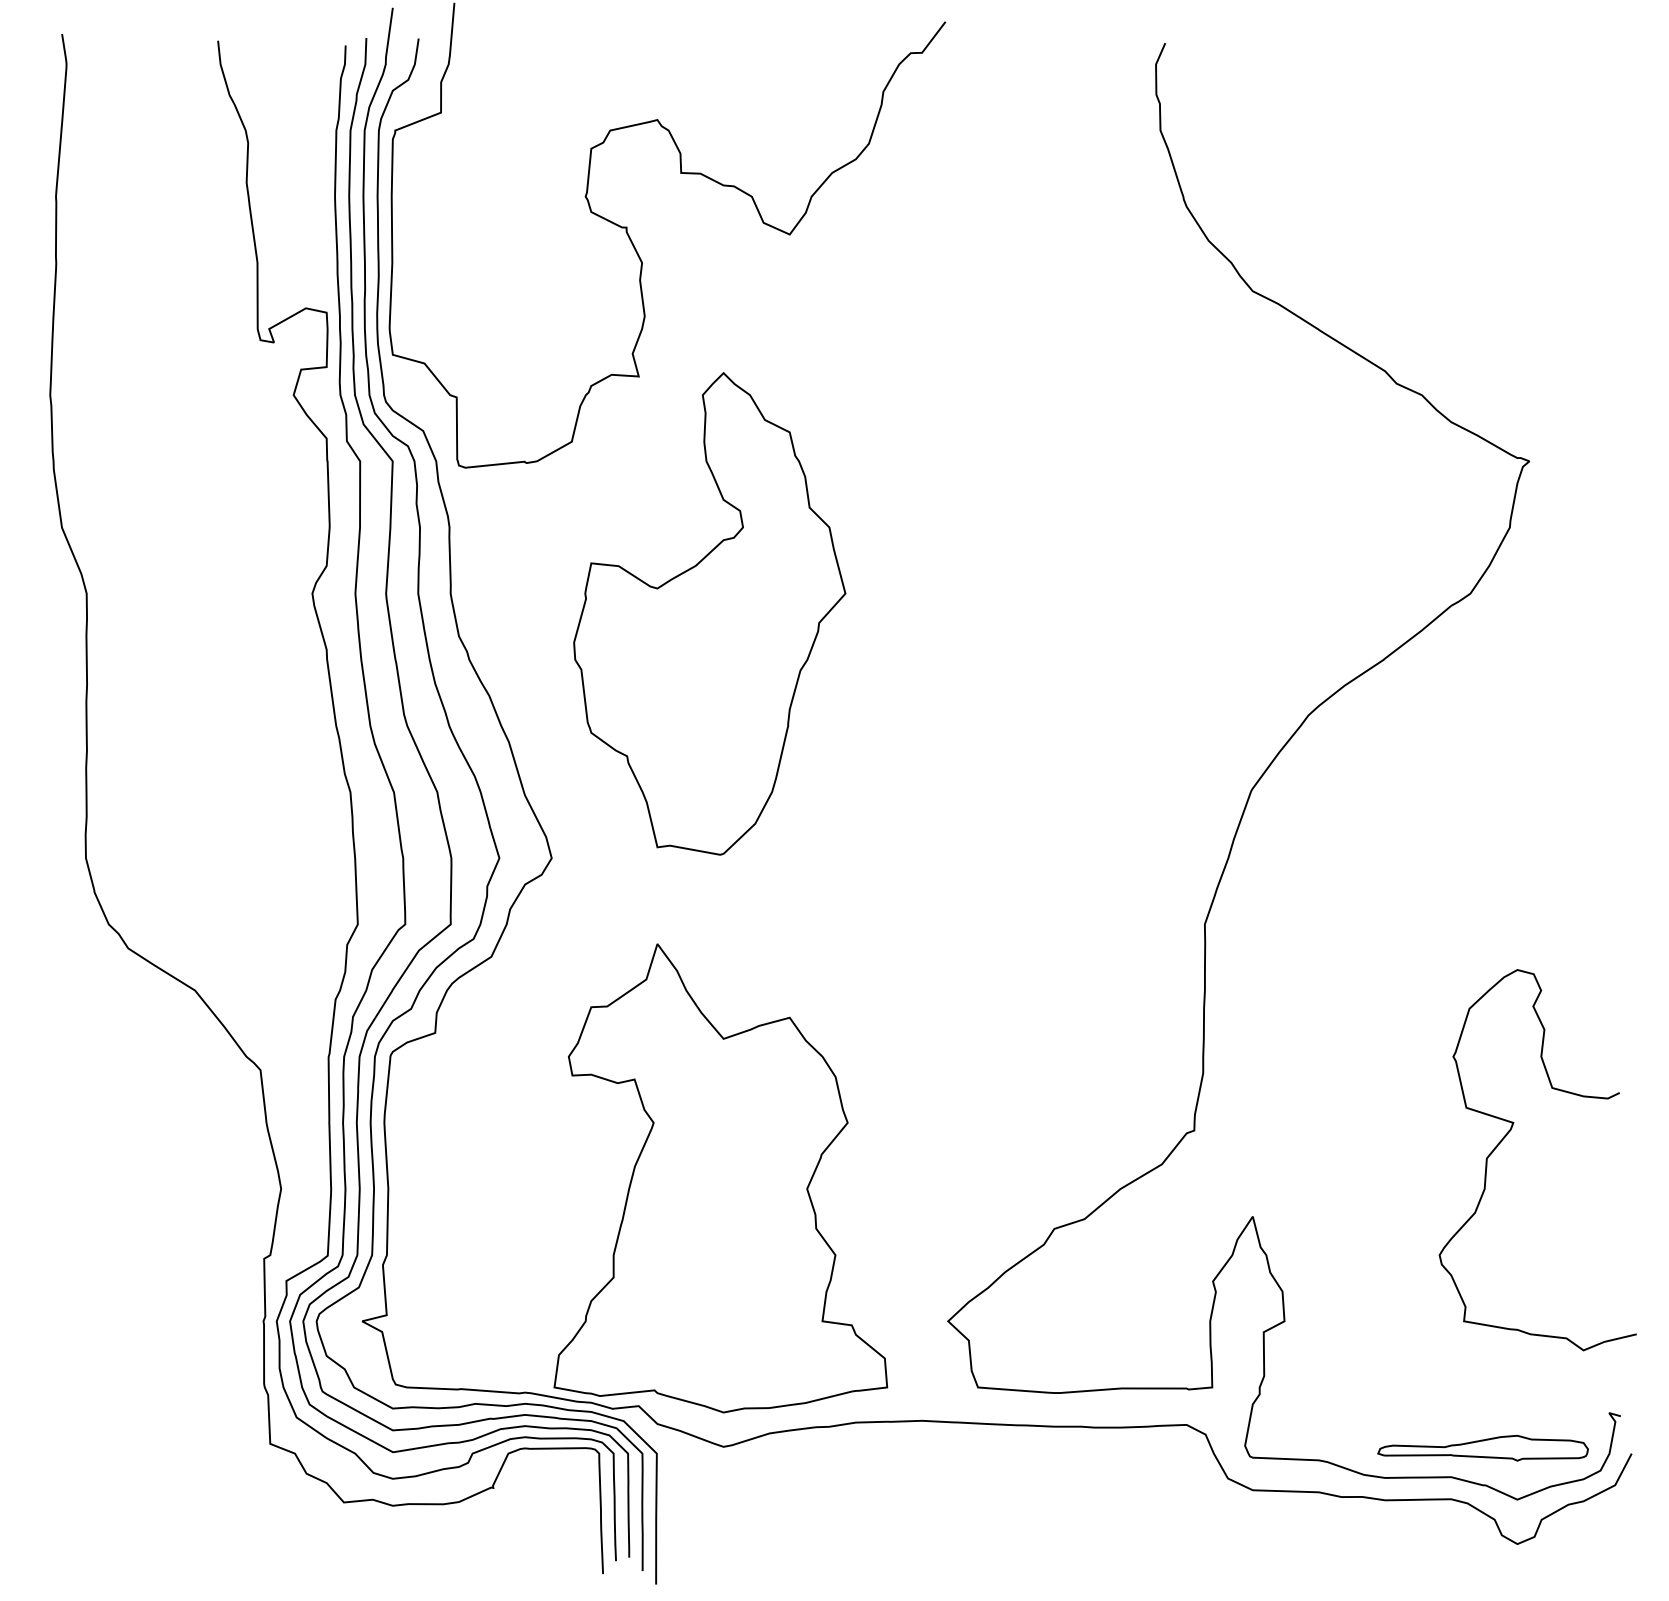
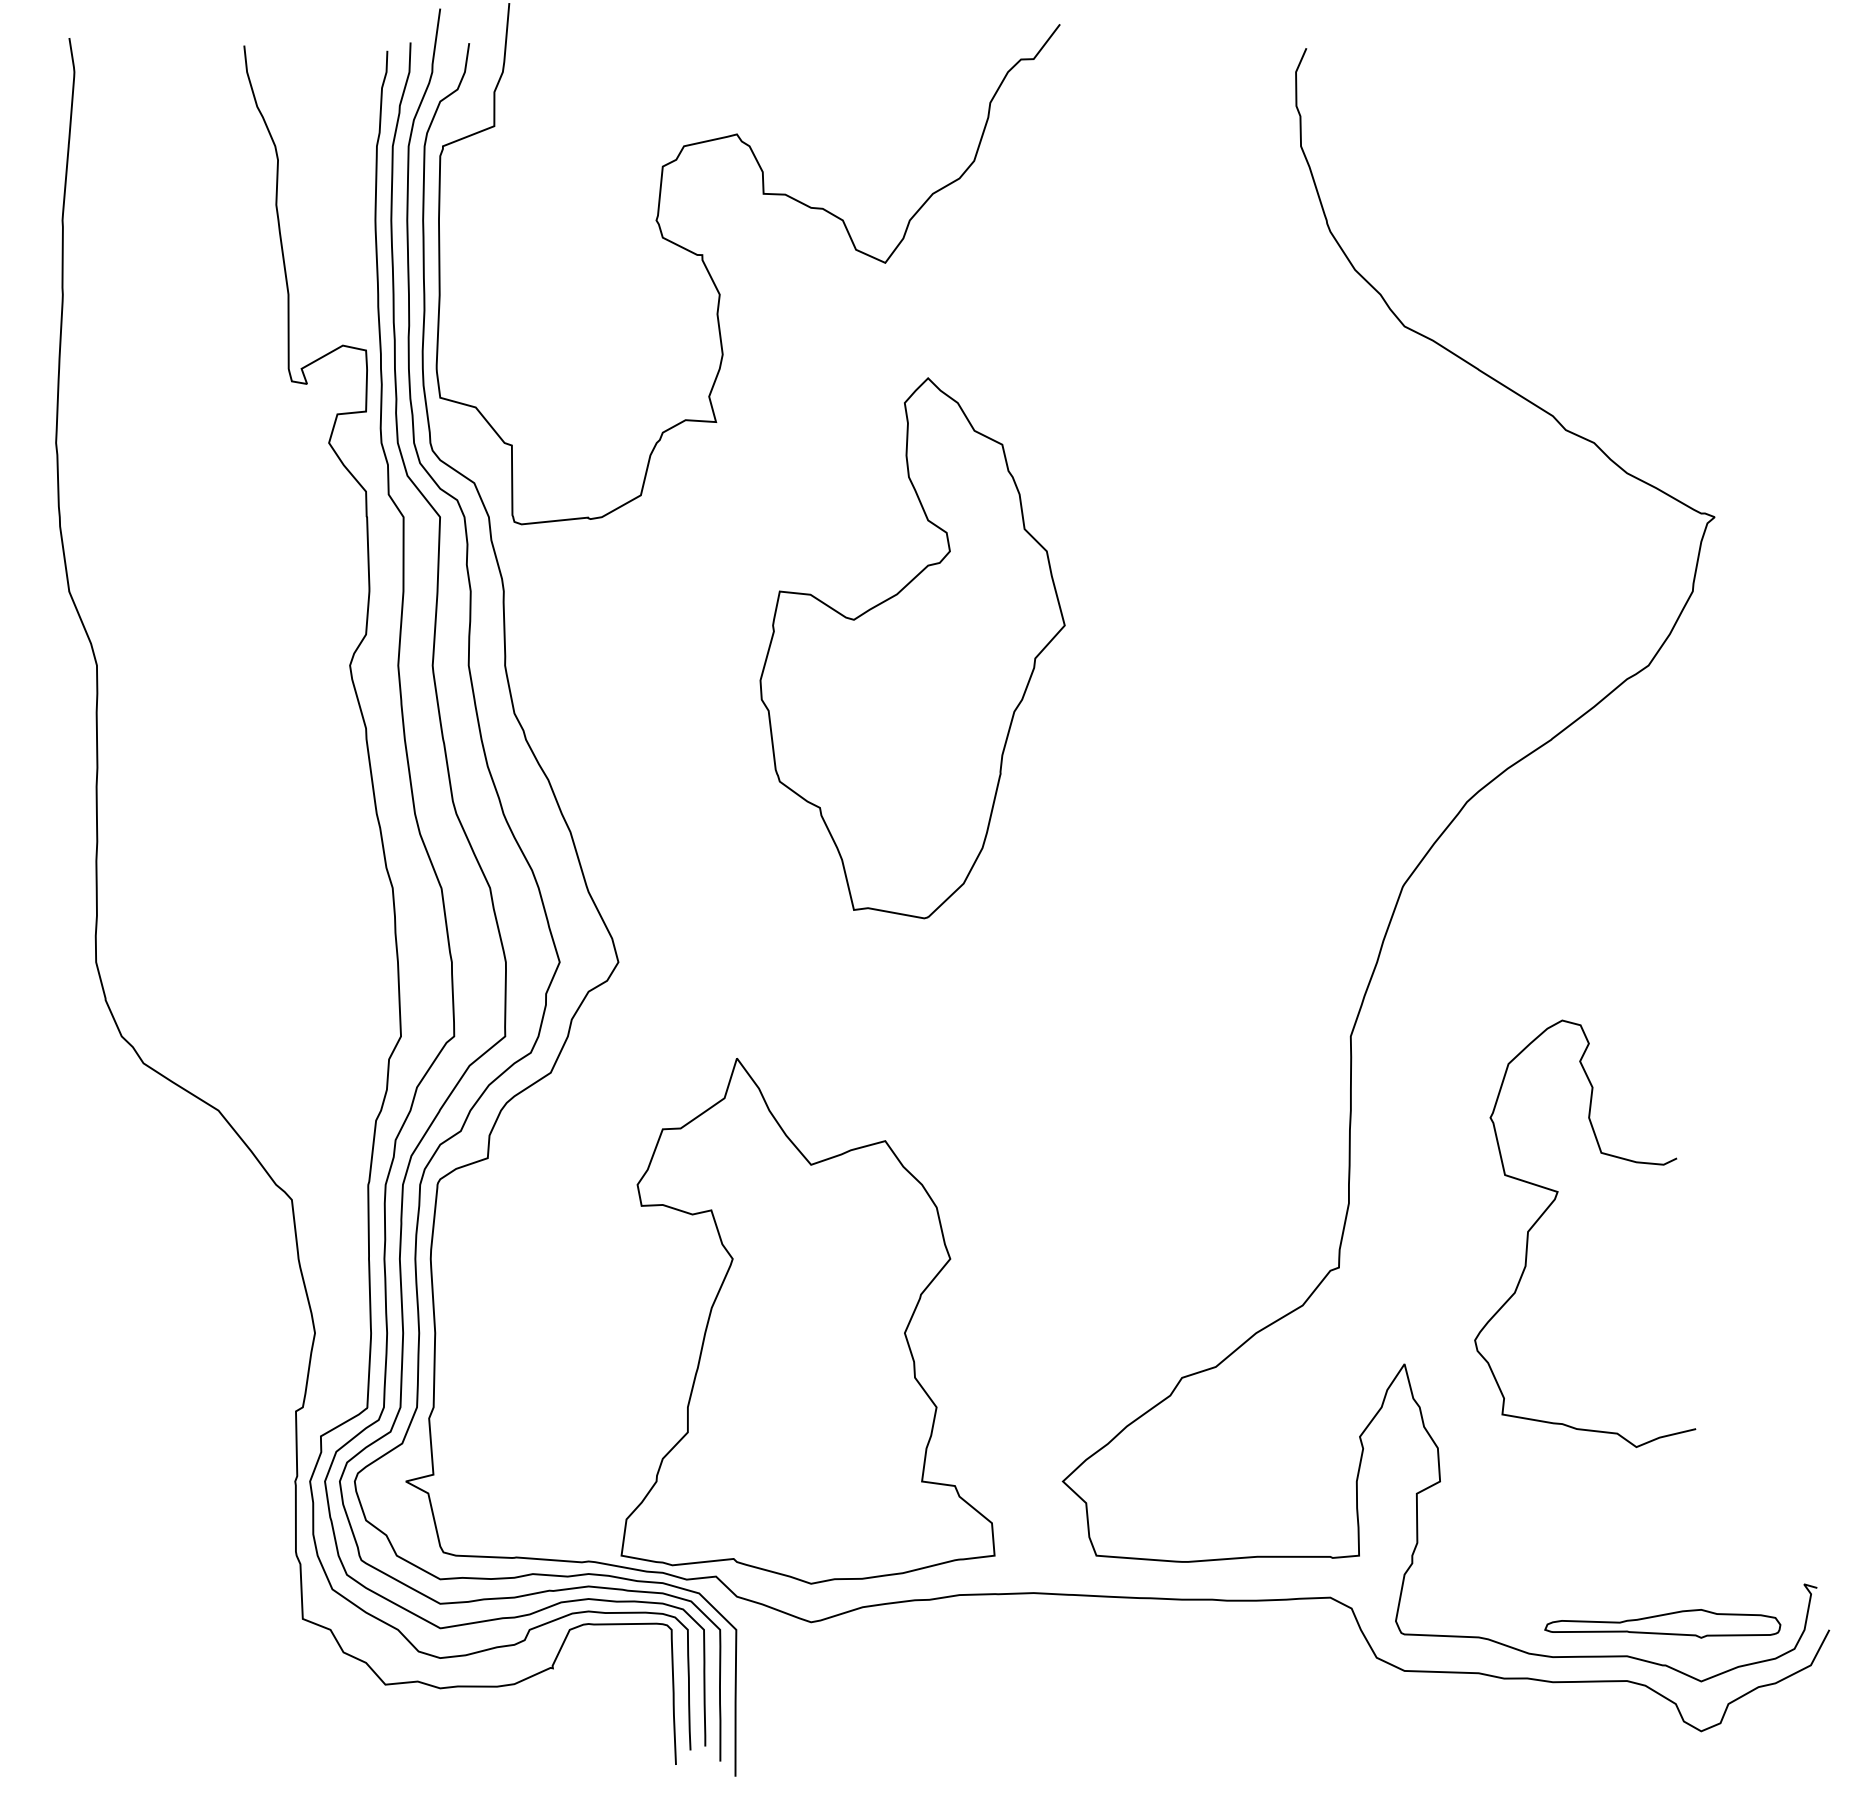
part: (709, 614) -> (912, 648), moved
curve: (1507, 1134) -> (1551, 1205), moved

